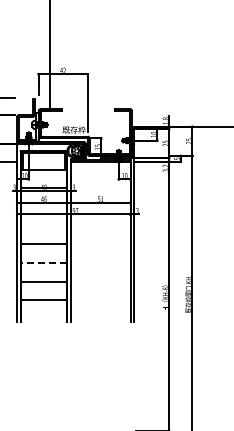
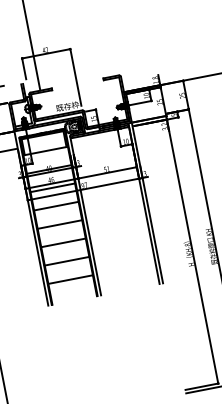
line: (43, 206) -> (52, 187), added
line: (43, 225) -> (55, 206), added
line: (44, 263) -> (64, 243), dashed -> solid

